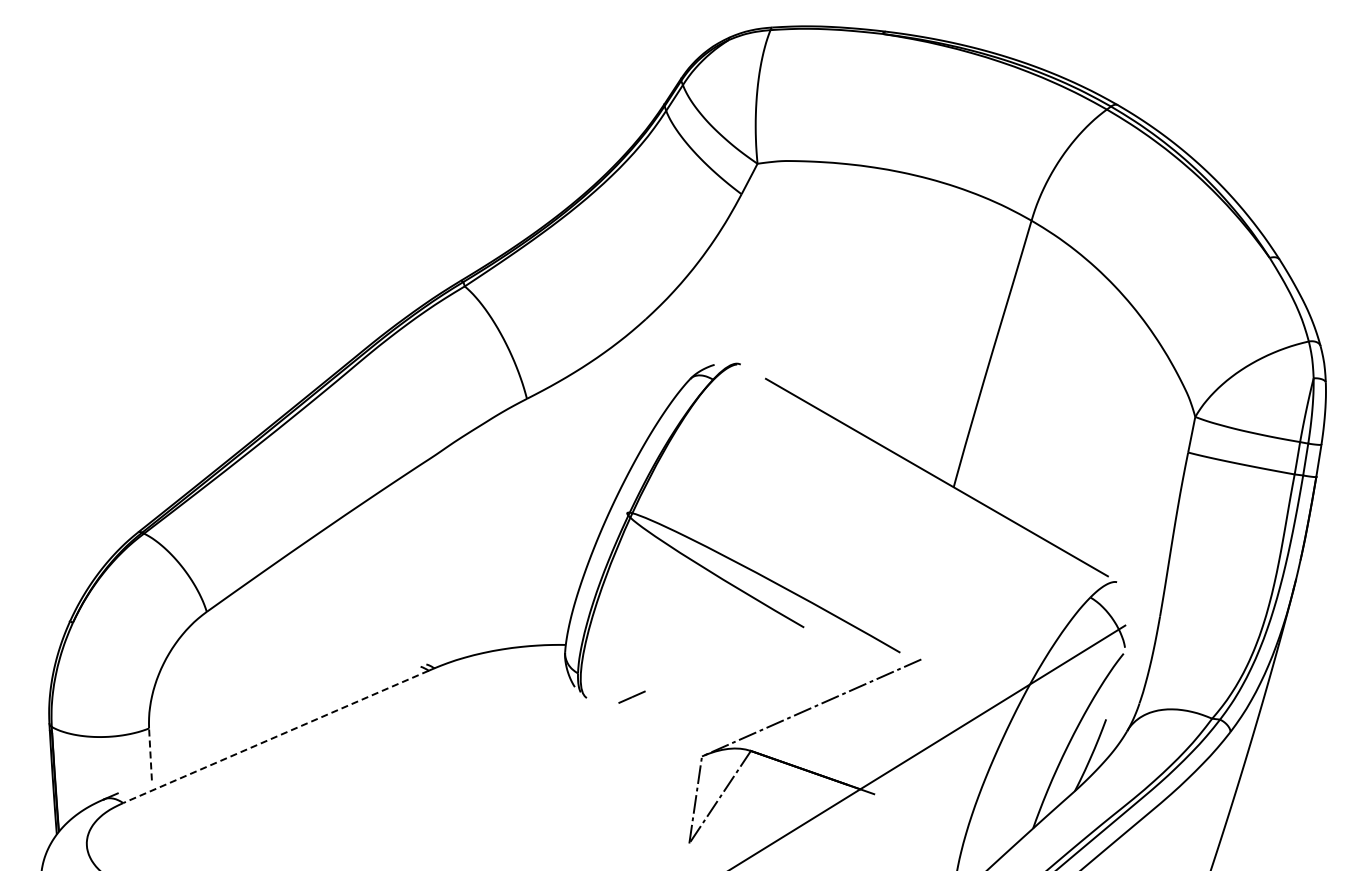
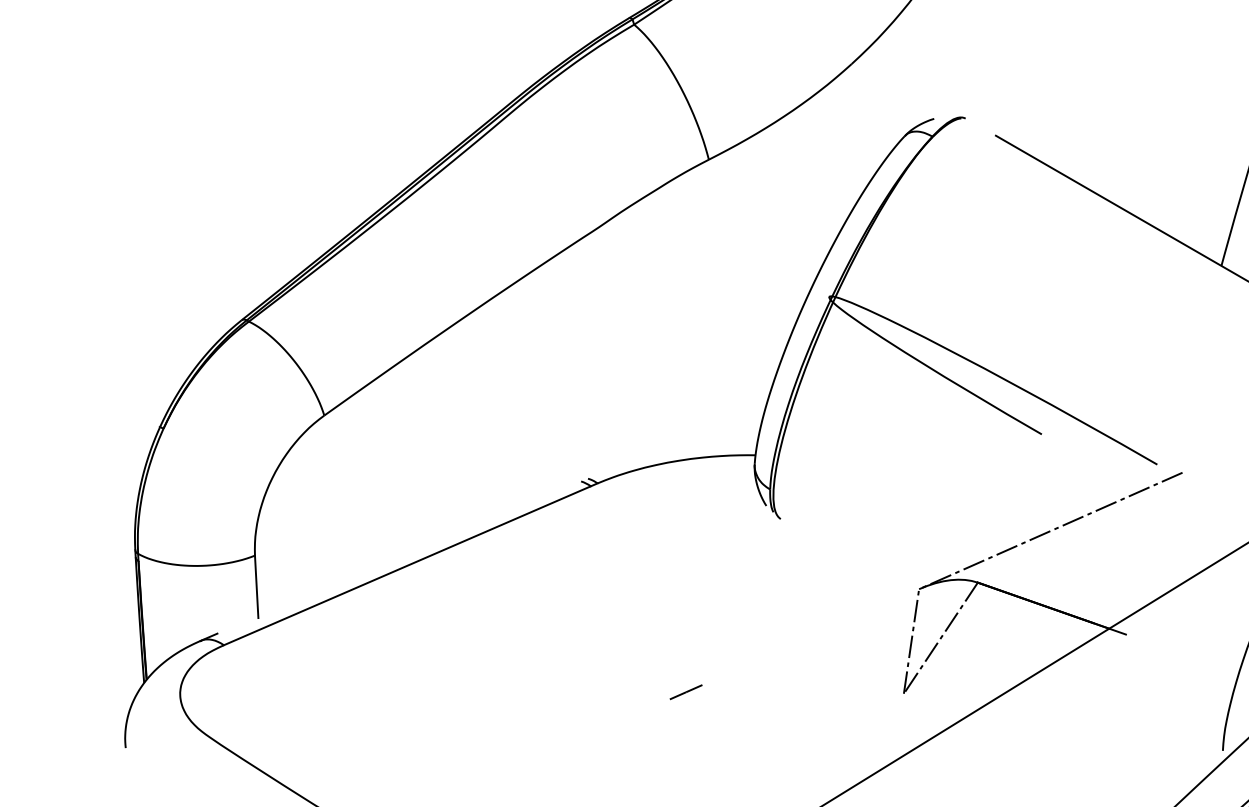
line: (631, 696) -> (685, 691), moved
line: (275, 737) -> (406, 566), dashed -> solid
line: (150, 753) -> (256, 585), dashed -> solid

